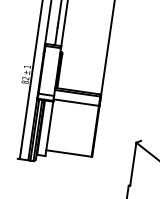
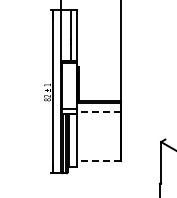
line: (76, 102) -> (98, 112), solid -> dashed
line: (68, 153) -> (98, 161), solid -> dashed

